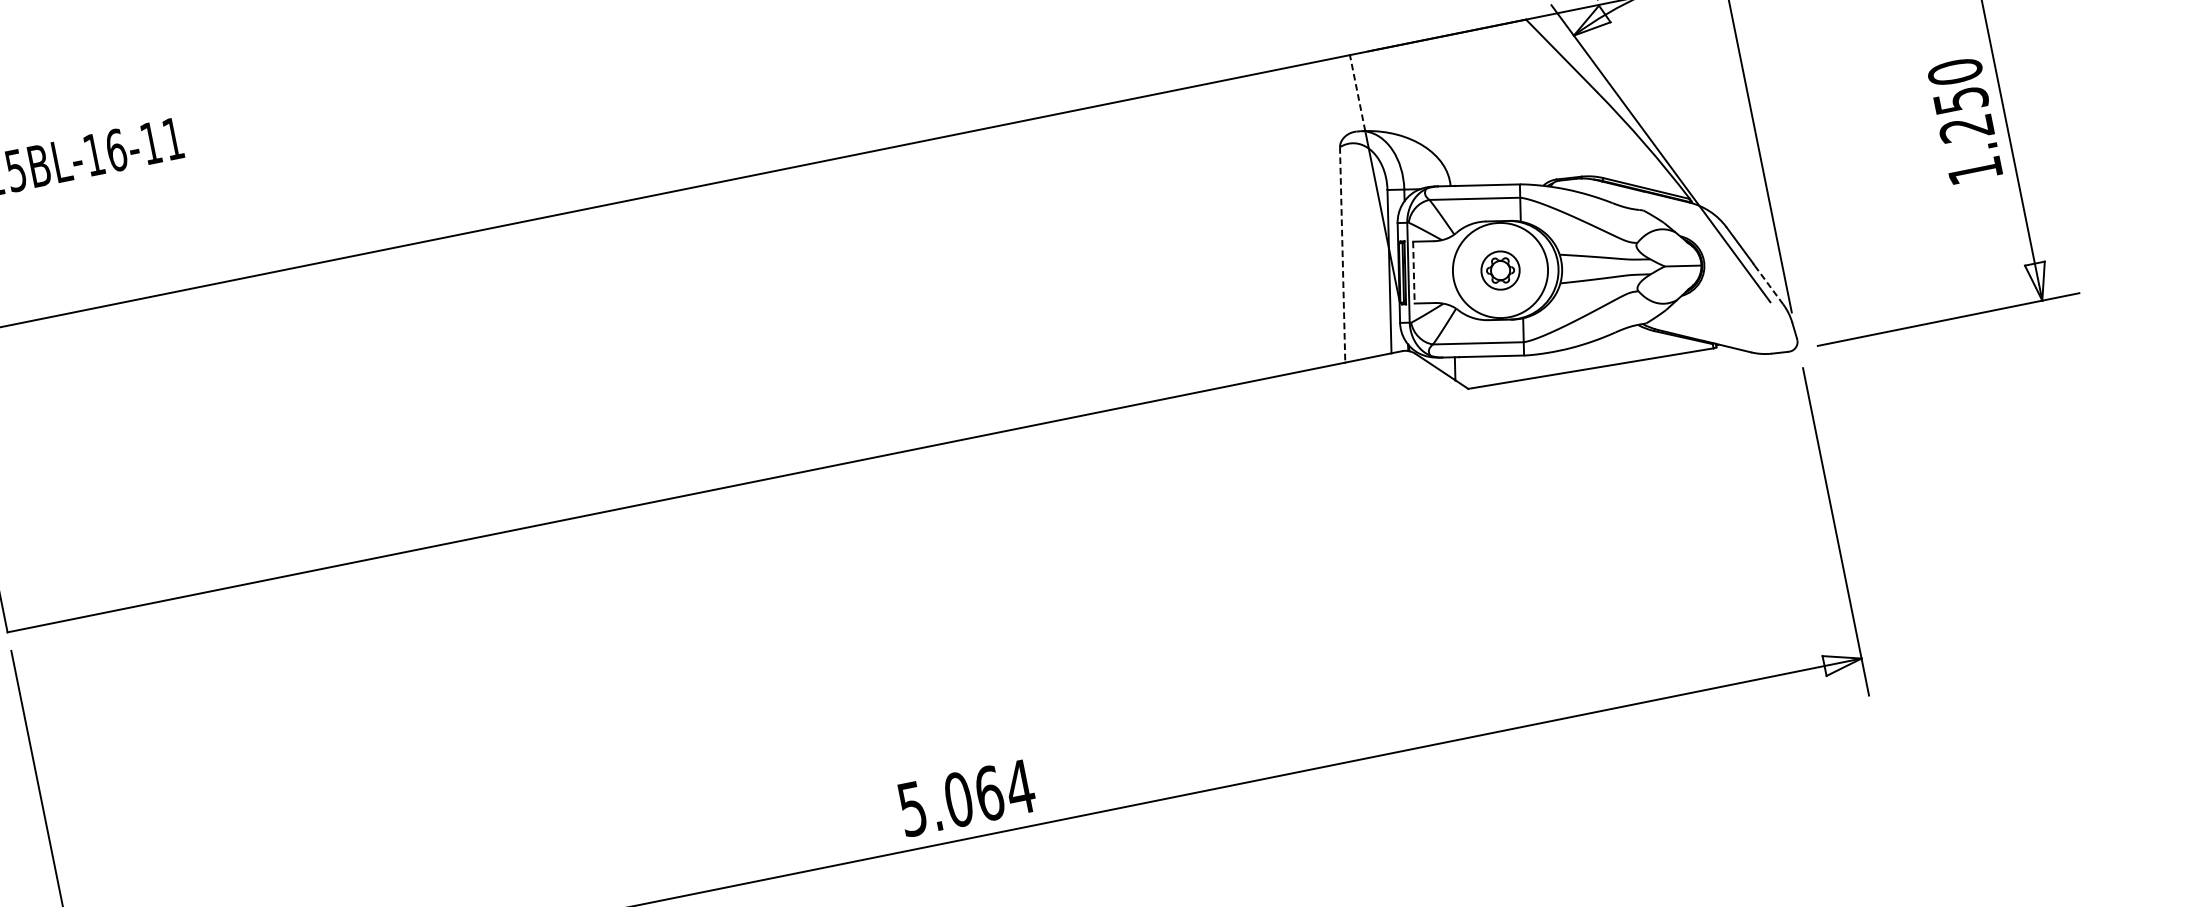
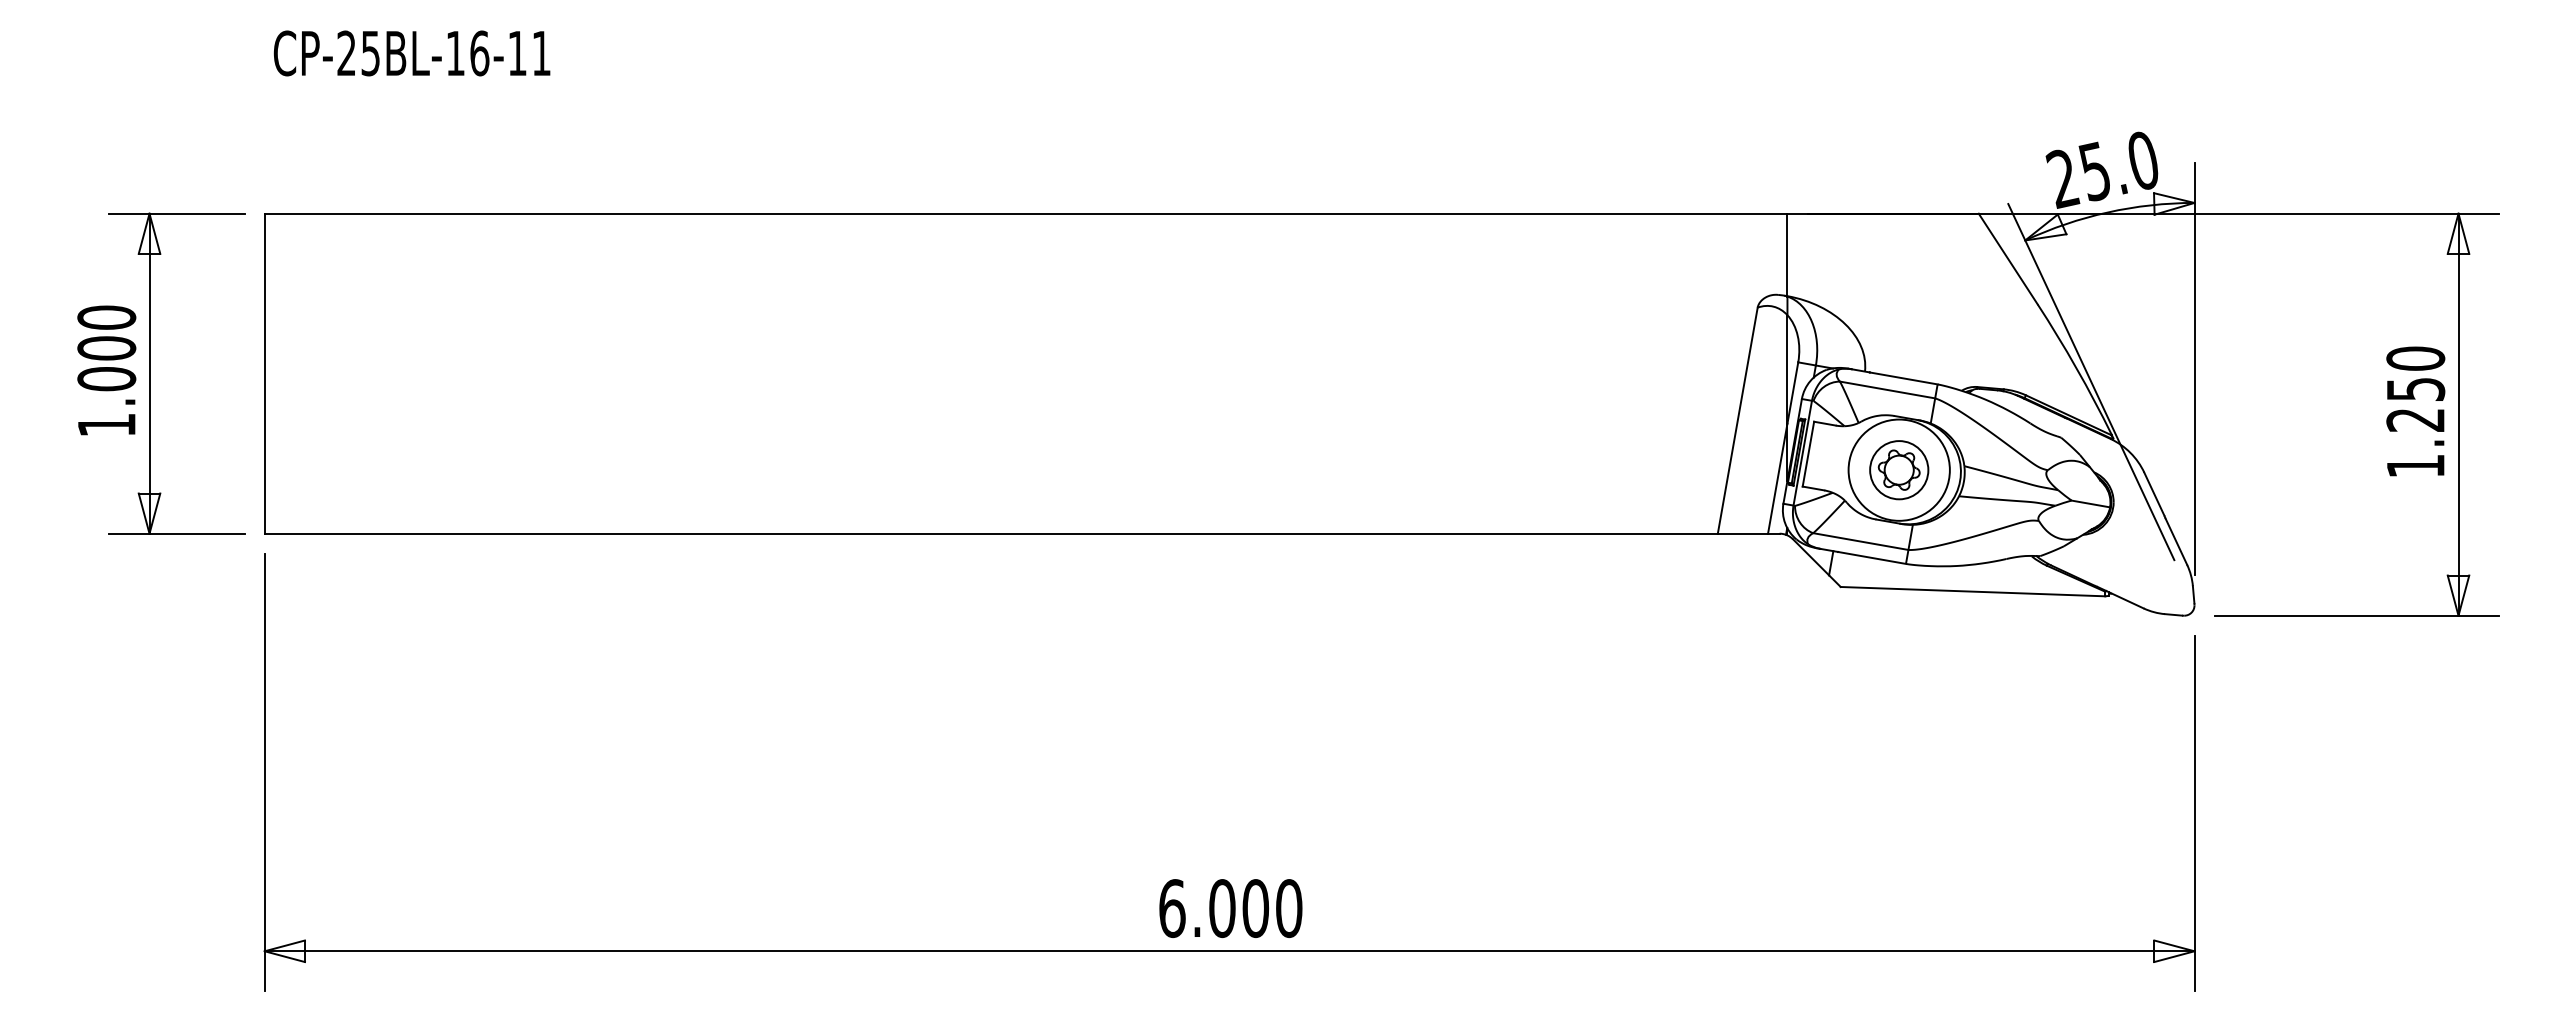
line: (1357, 92) -> (1787, 254), dashed -> solid
line: (1342, 254) -> (1737, 420), dashed -> solid
part: (1500, 270) -> (1899, 470), size x1.43
line: (1414, 272) -> (1808, 454), dashed -> solid
line: (1769, 285) -> (2176, 542), dashed -> solid
text: (966, 798) -> (1230, 908), 5.064 -> 6.000

